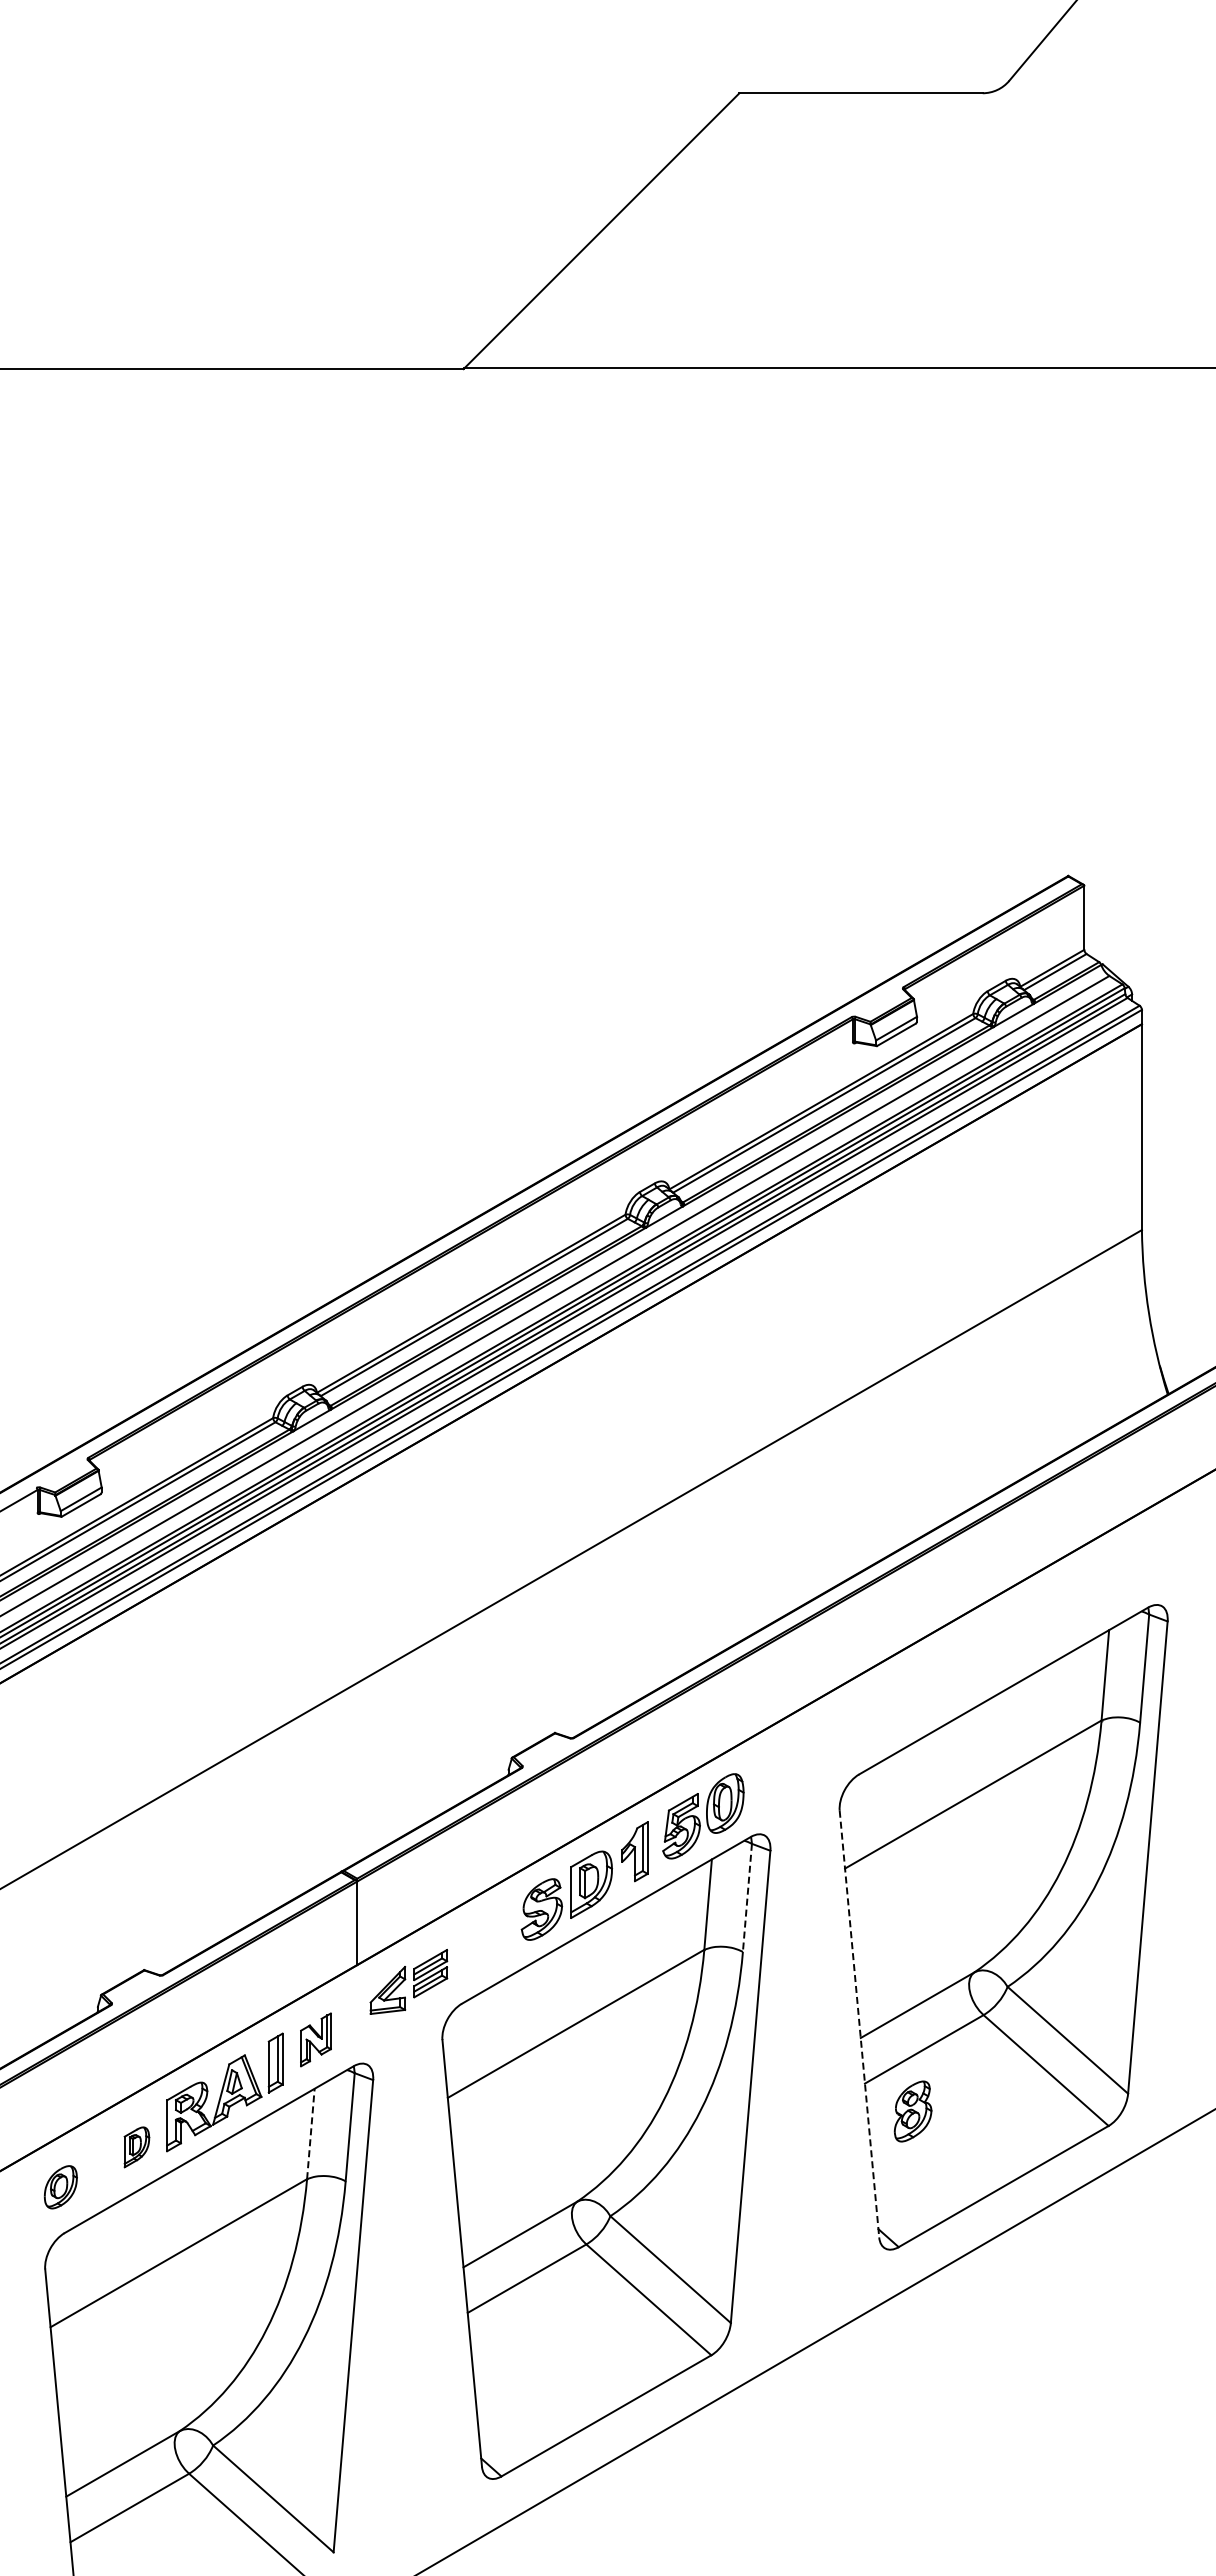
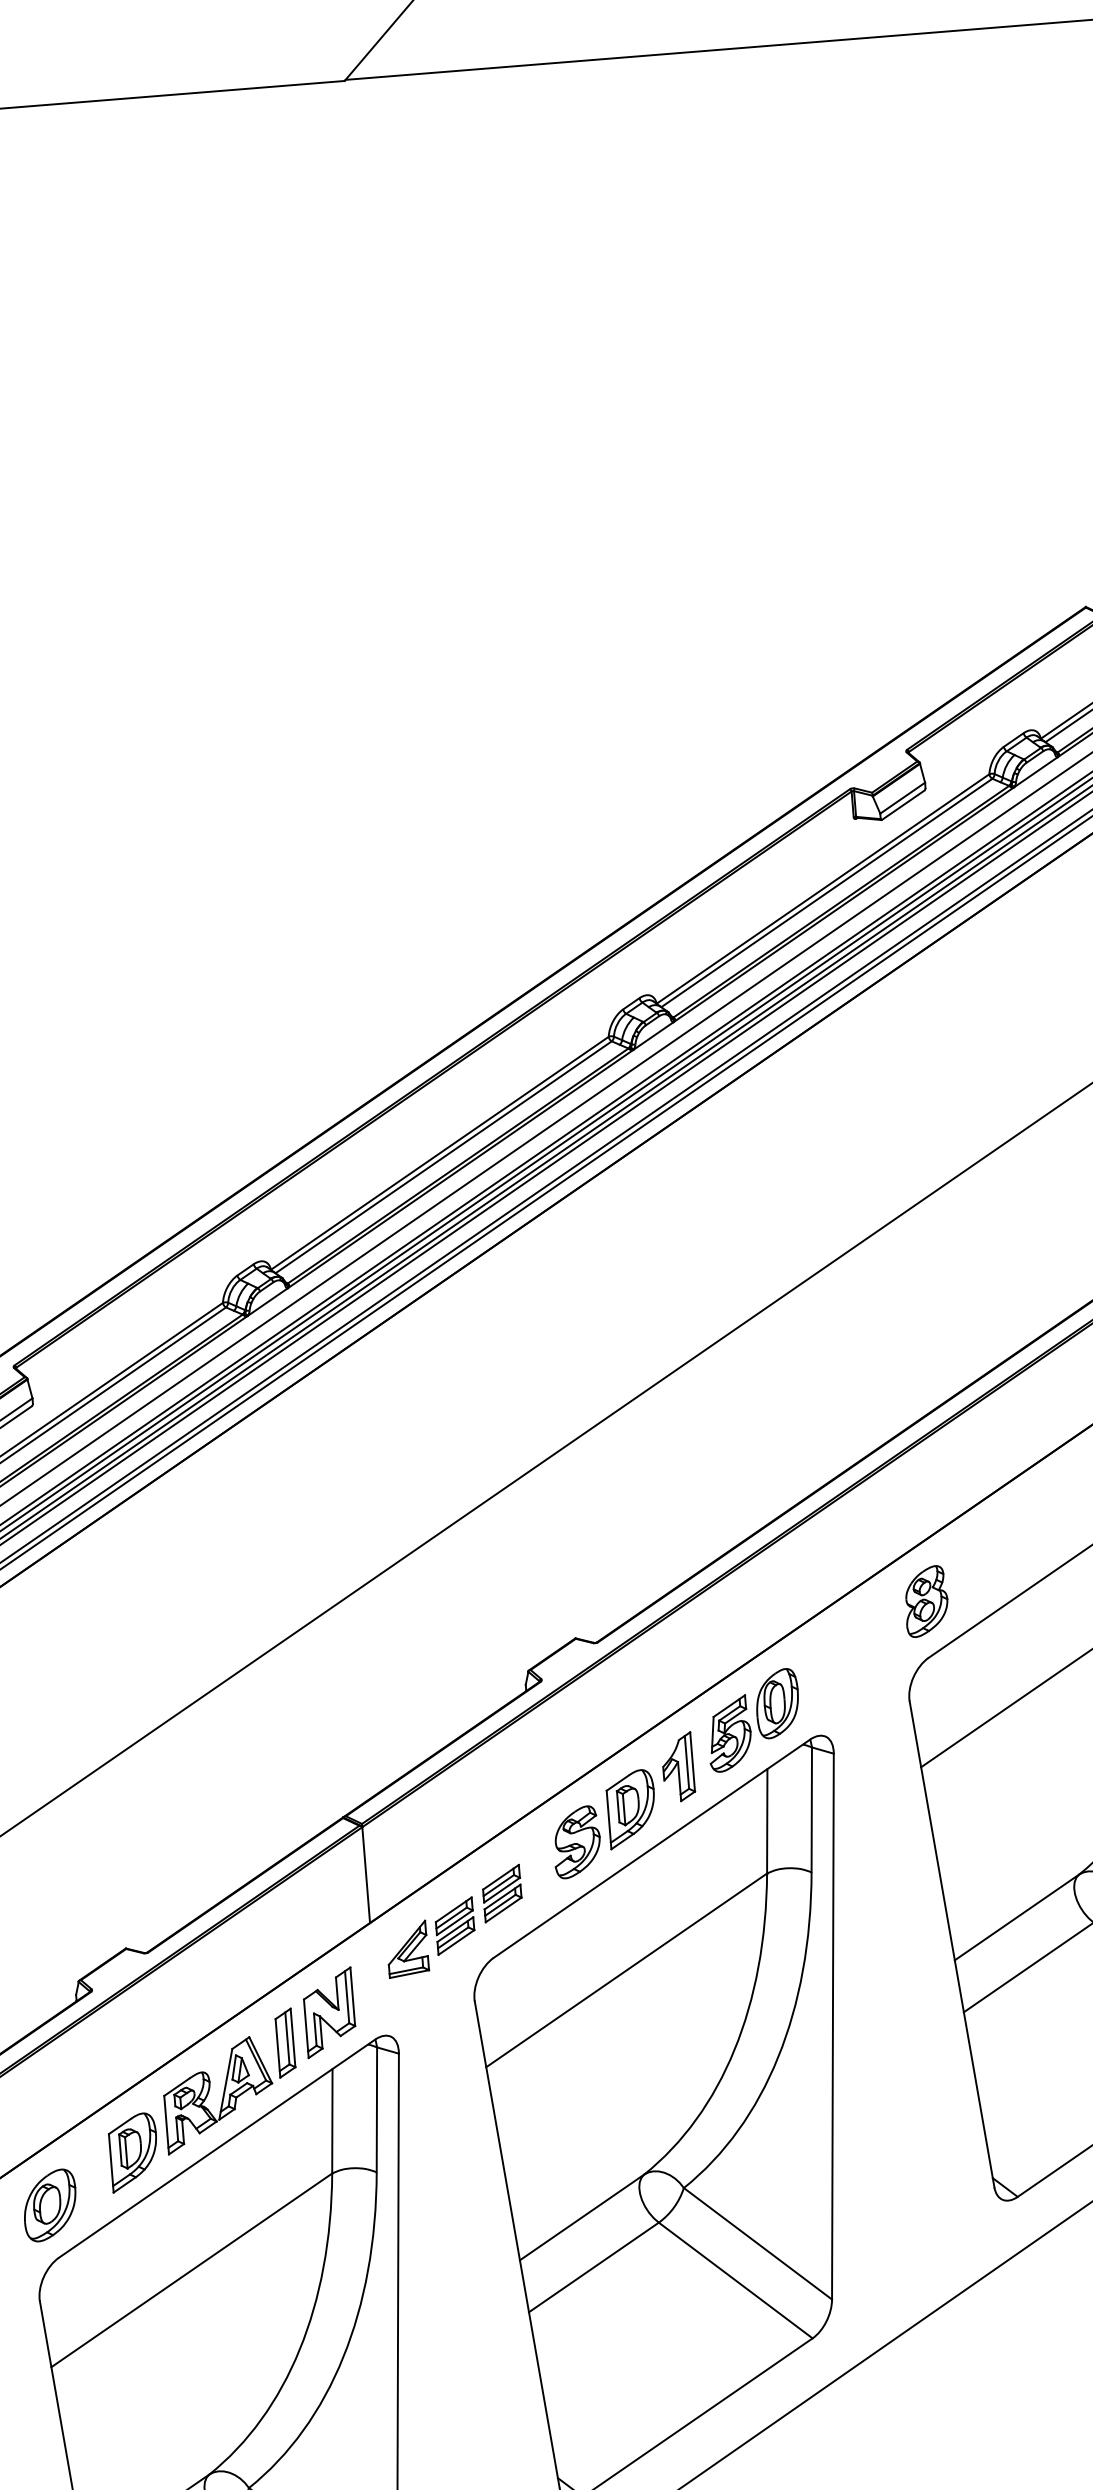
line: (747, 1898) -> (811, 1810), dashed -> solid
part: (473, 1948) -> (501, 1893), added
line: (859, 2024) -> (952, 1944), dashed -> solid
part: (315, 2039) -> (328, 2012), size x1.43
part: (912, 2111) -> (925, 1601), moved
line: (310, 2133) -> (331, 2120), dashed -> solid
part: (136, 2147) -> (133, 2152), size x1.67
part: (60, 2187) -> (49, 2205), size x1.43

